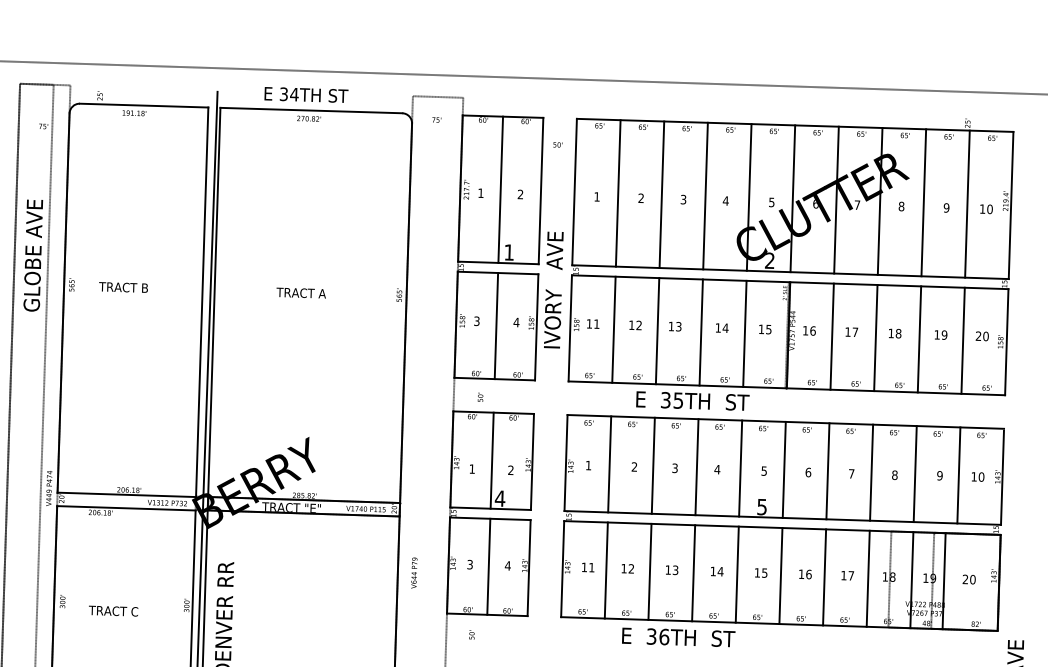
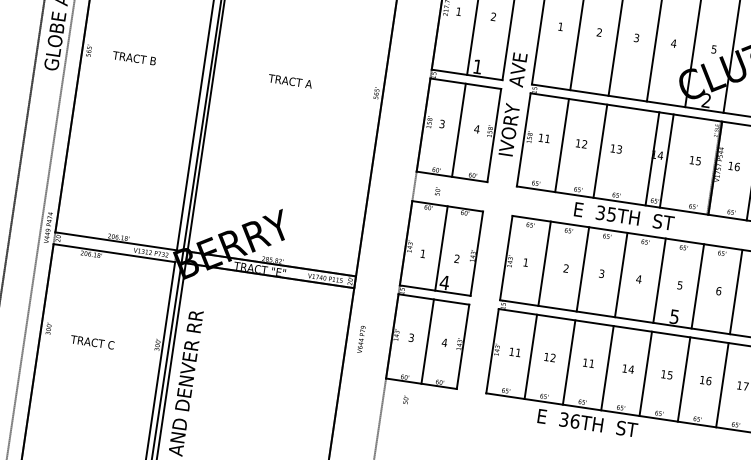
line: (700, 332) -> (666, 160), moved
line: (744, 333) -> (652, 158), moved
text: (675, 570) -> (591, 363), 13 -> 11

